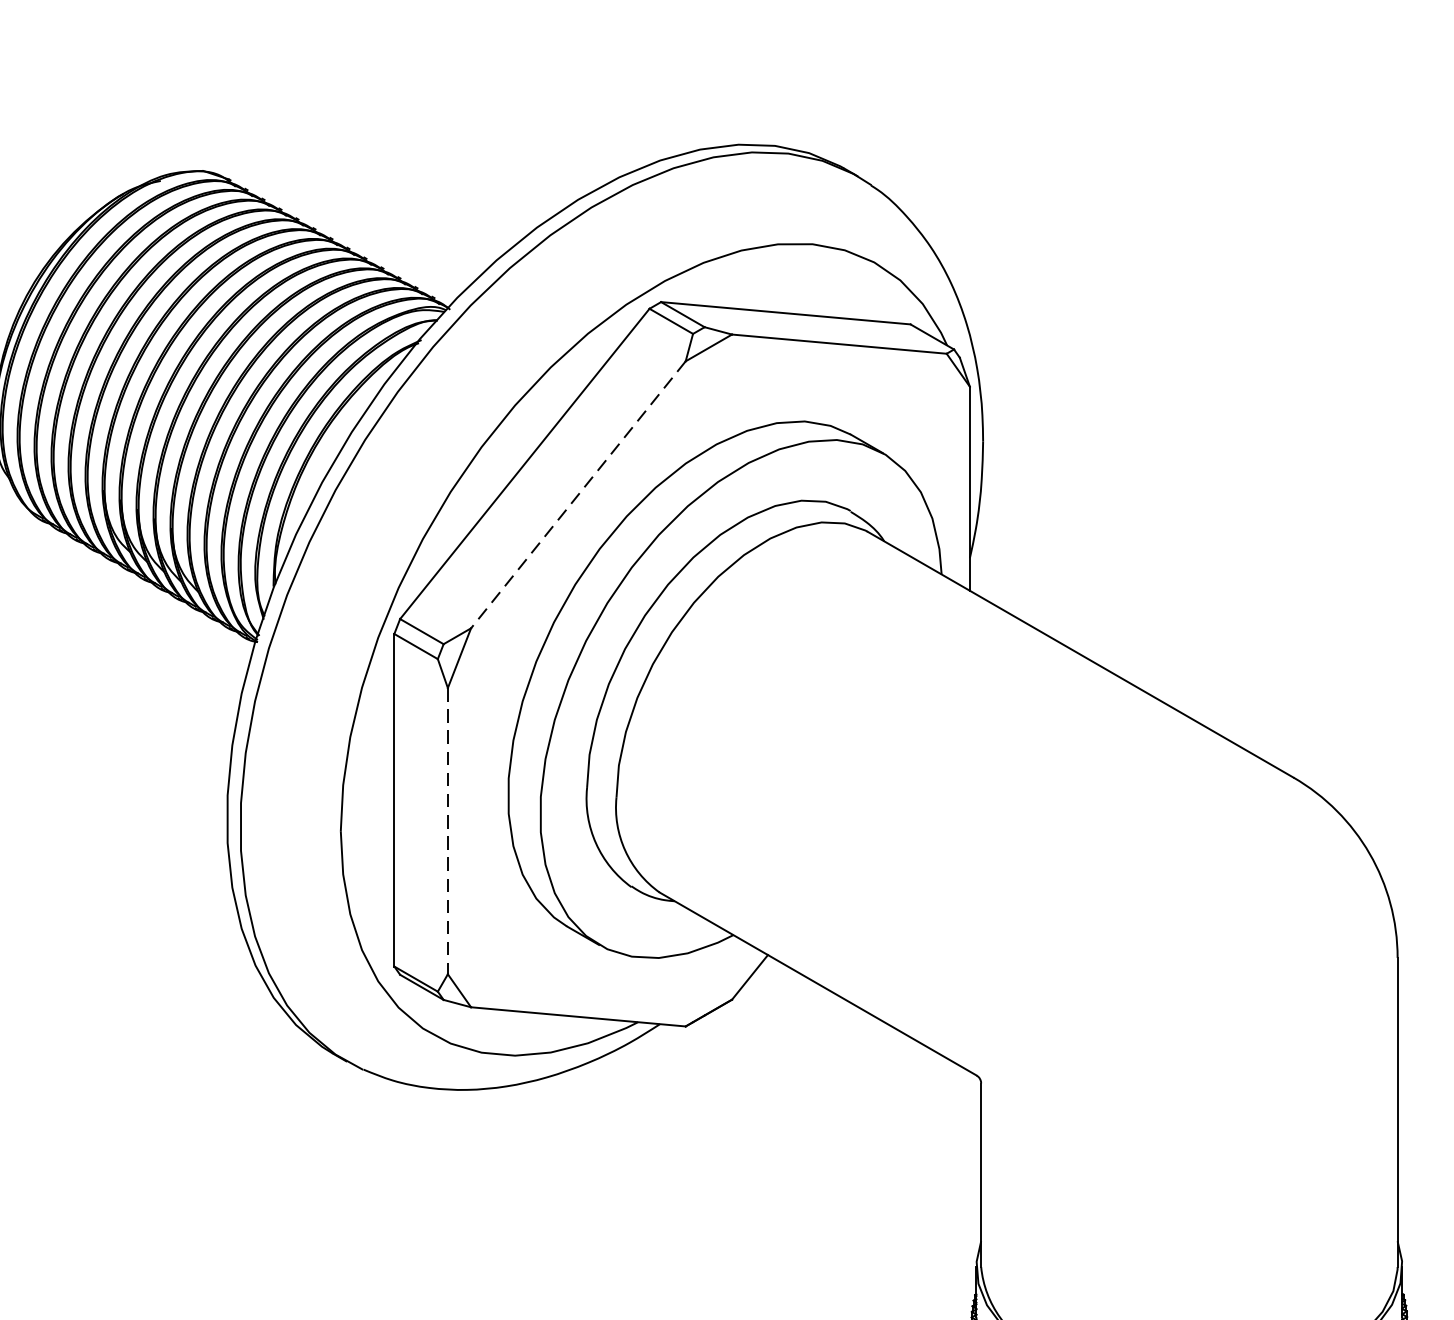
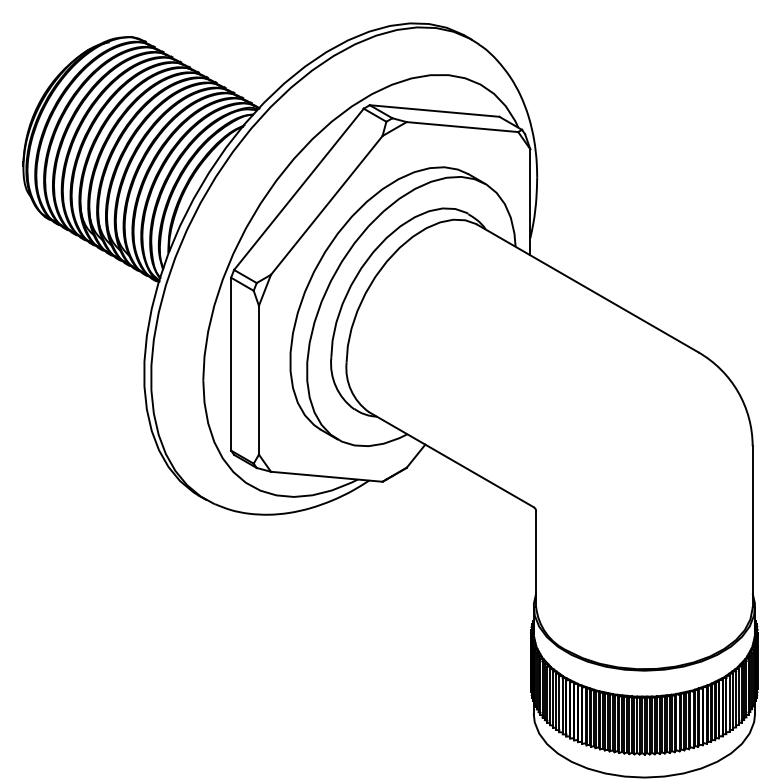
line: (577, 495) -> (326, 205), dashed -> solid
line: (447, 831) -> (258, 380), dashed -> solid

